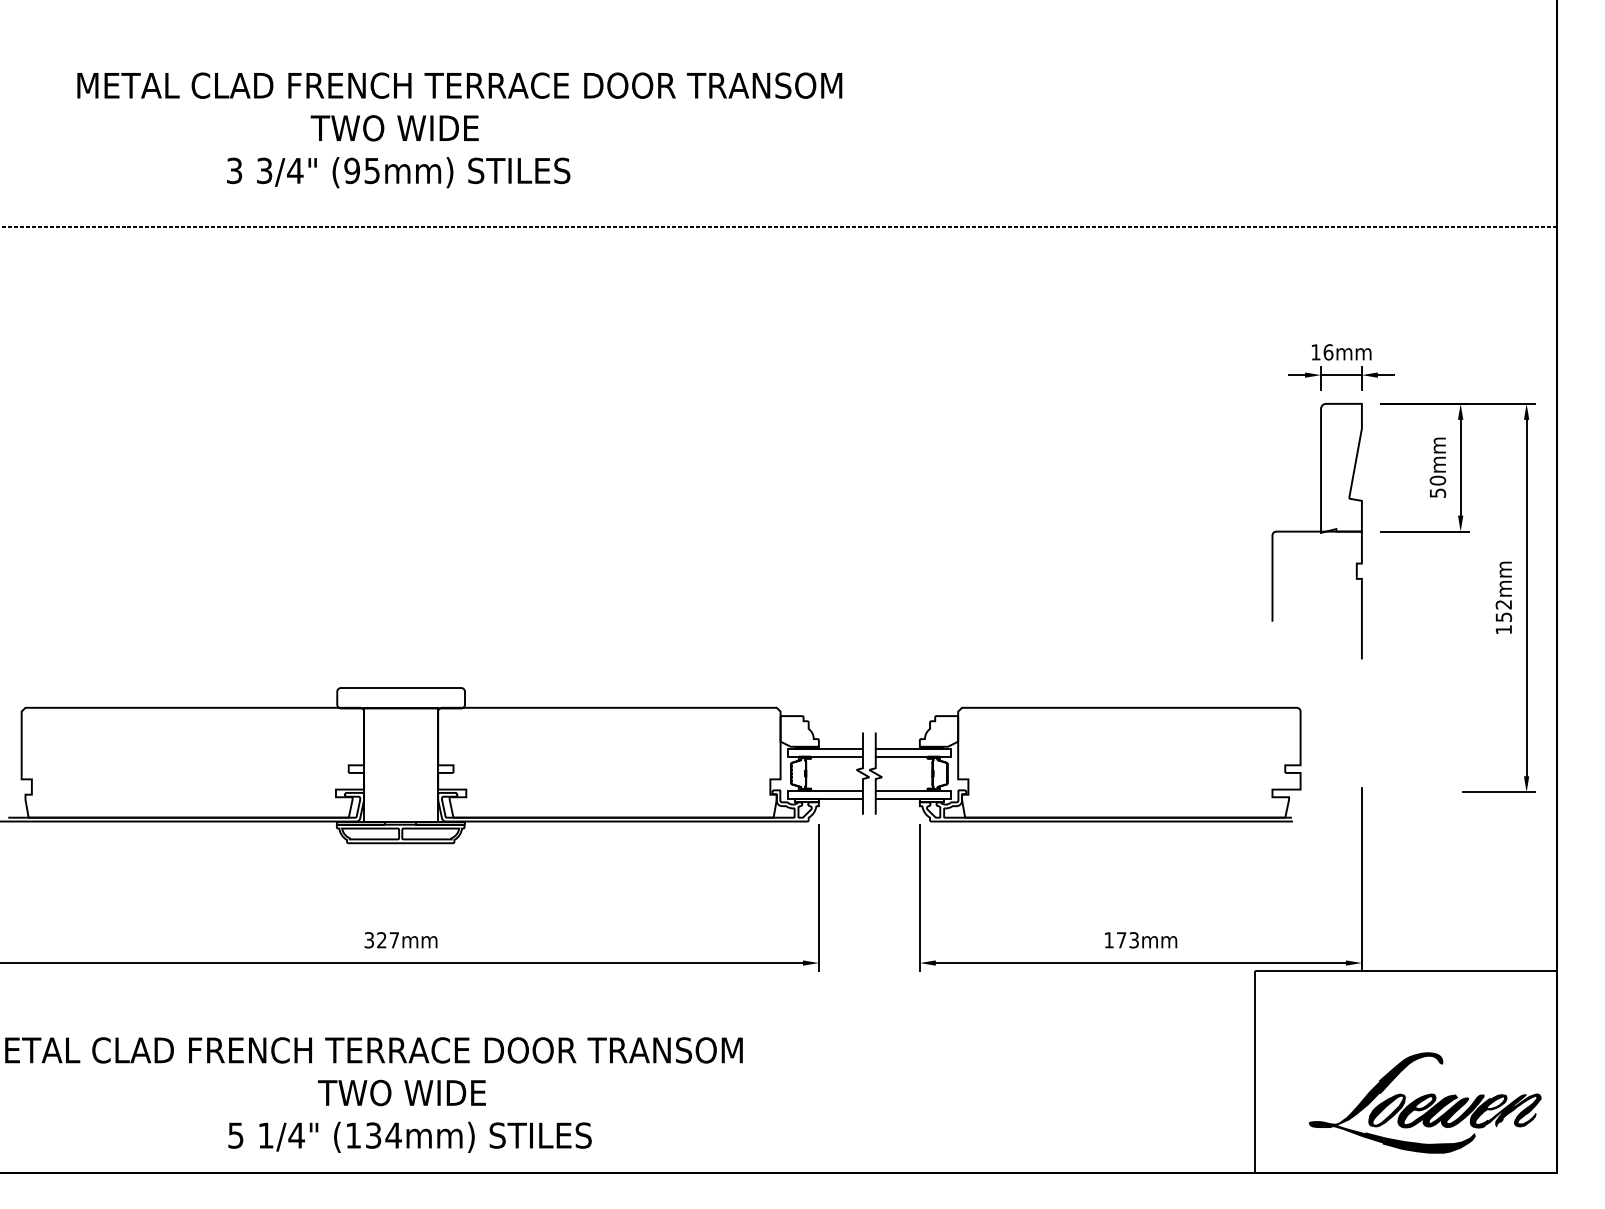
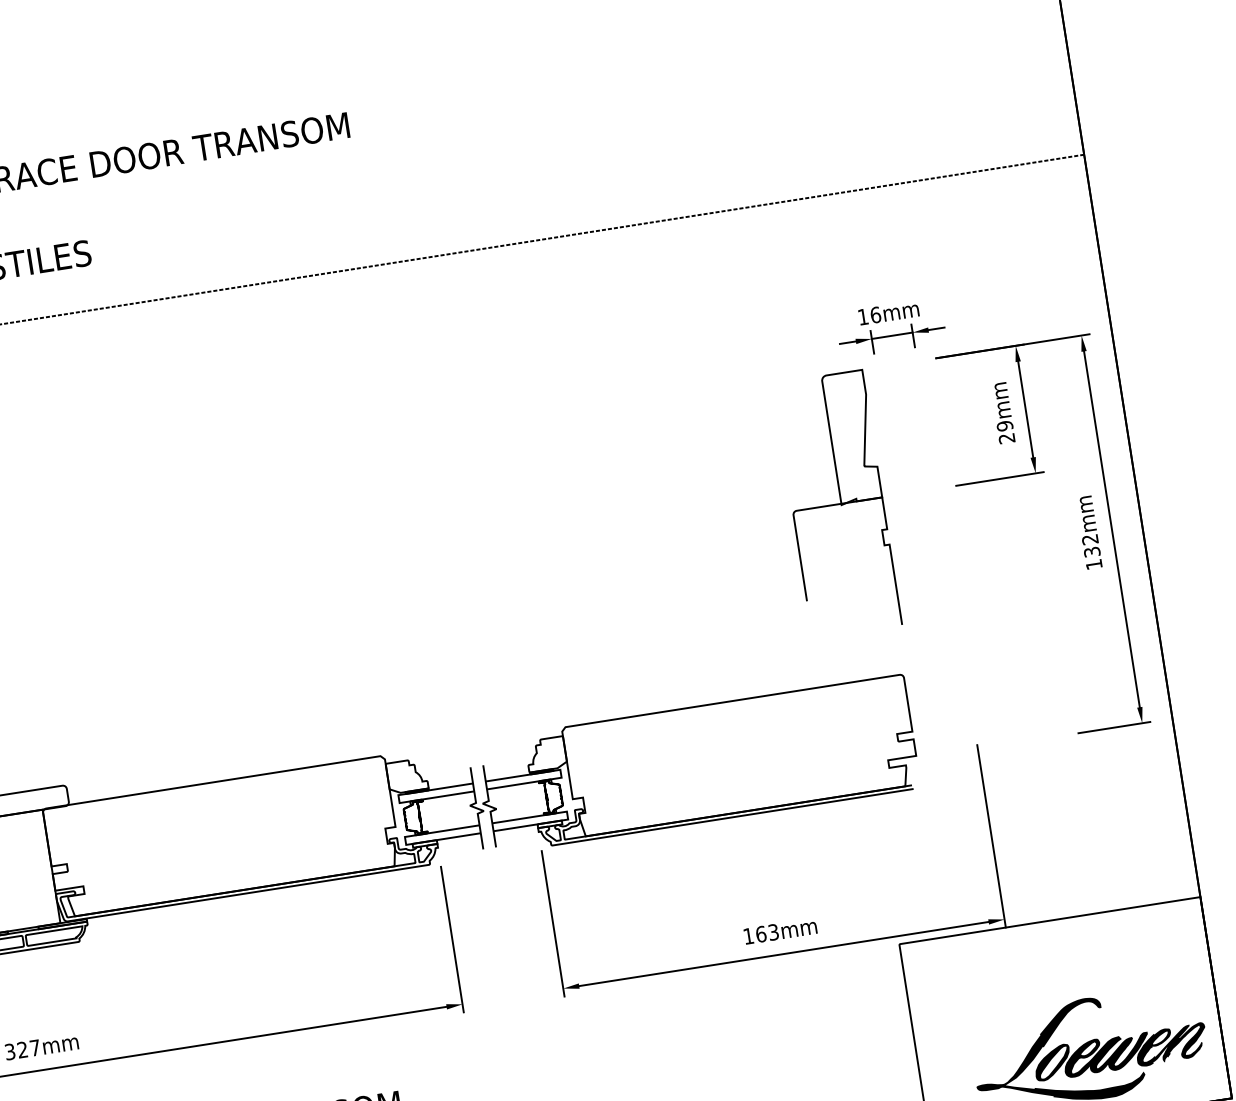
text: (1437, 486) -> (1005, 431), 50mm -> 29mm
part: (1316, 531) -> (836, 504), moved
text: (1503, 616) -> (1091, 551), 152mm -> 132mm
text: (1121, 940) -> (761, 934), 173mm -> 163mm

